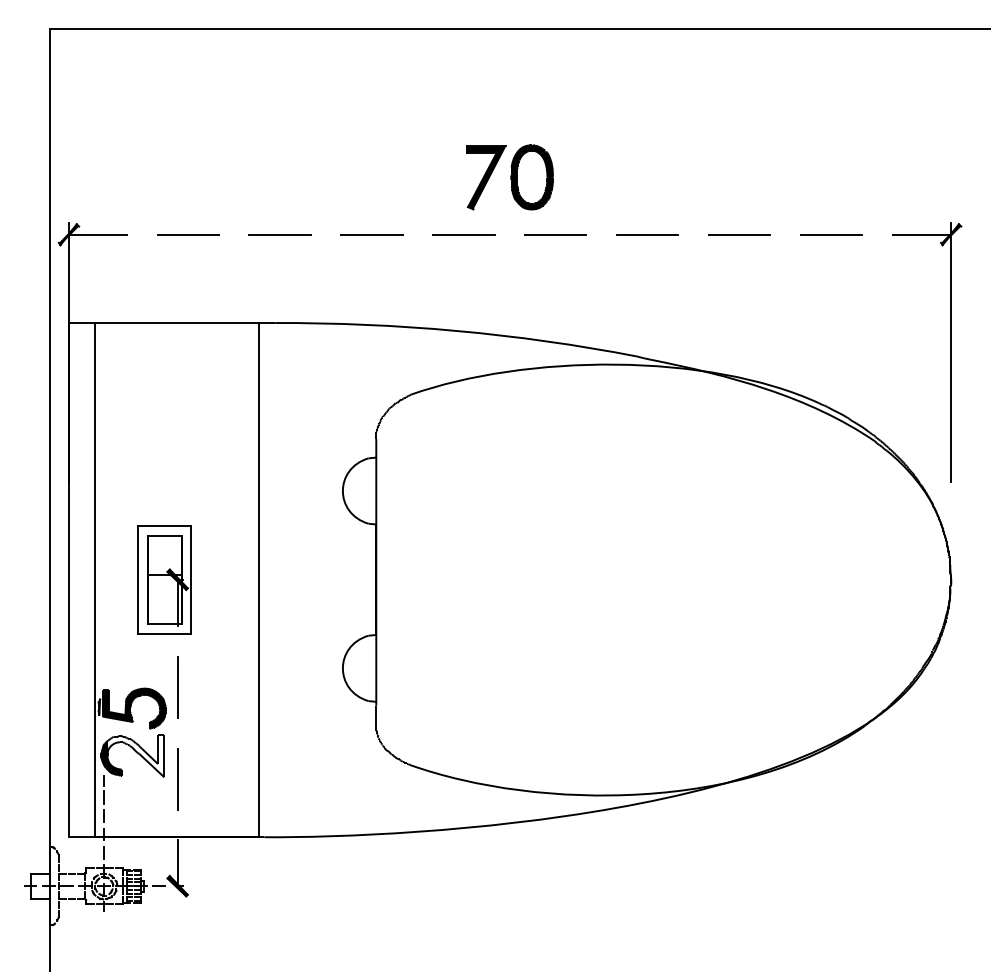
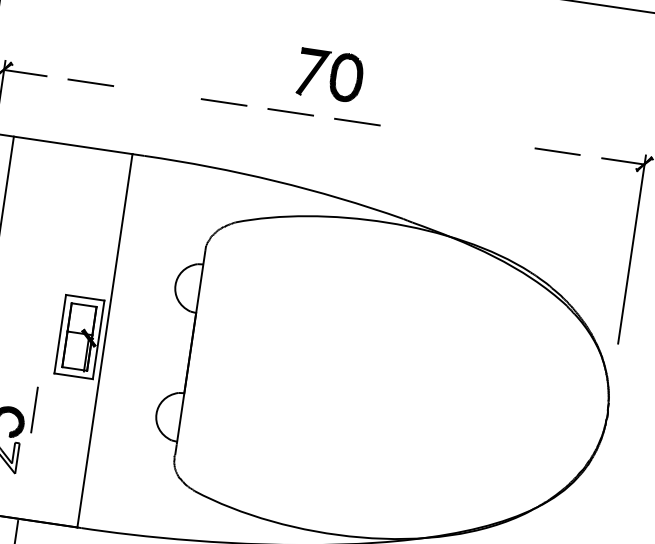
line: (279, 235) -> (156, 92), removed
line: (647, 235) -> (424, 132), removed
line: (739, 235) -> (490, 142), removed
part: (164, 579) -> (79, 336), moved
line: (177, 779) -> (24, 476), removed

